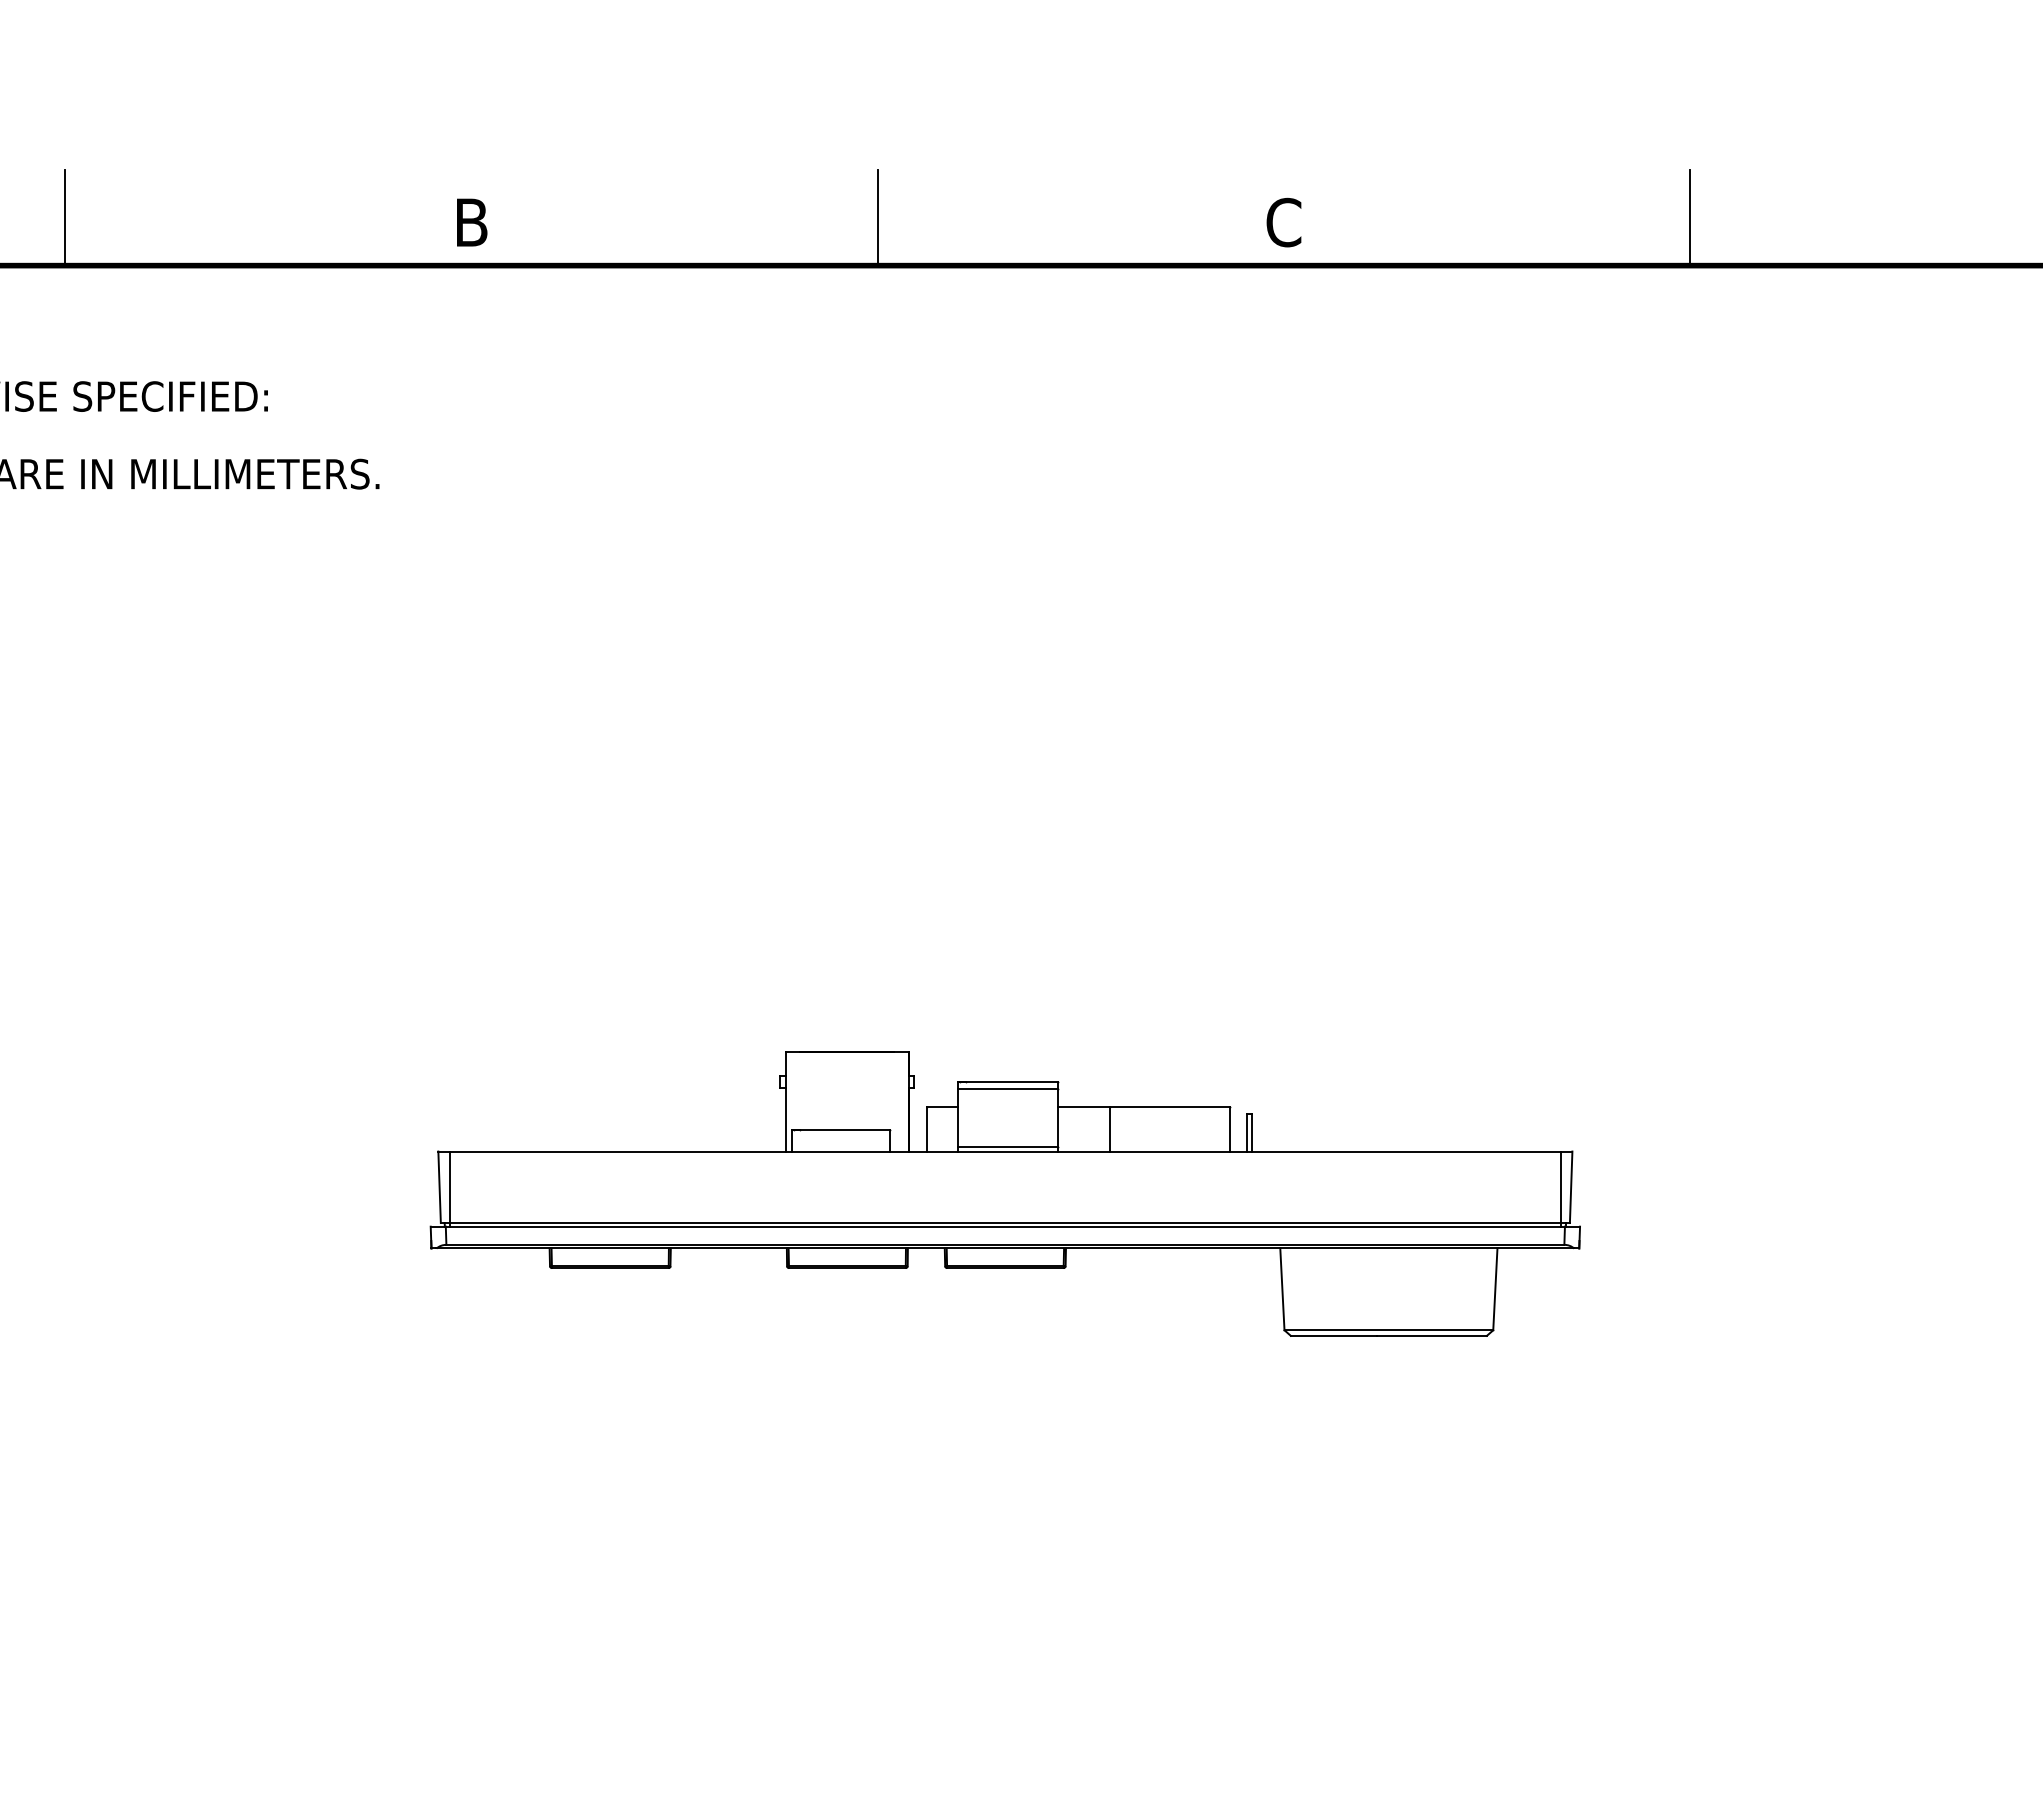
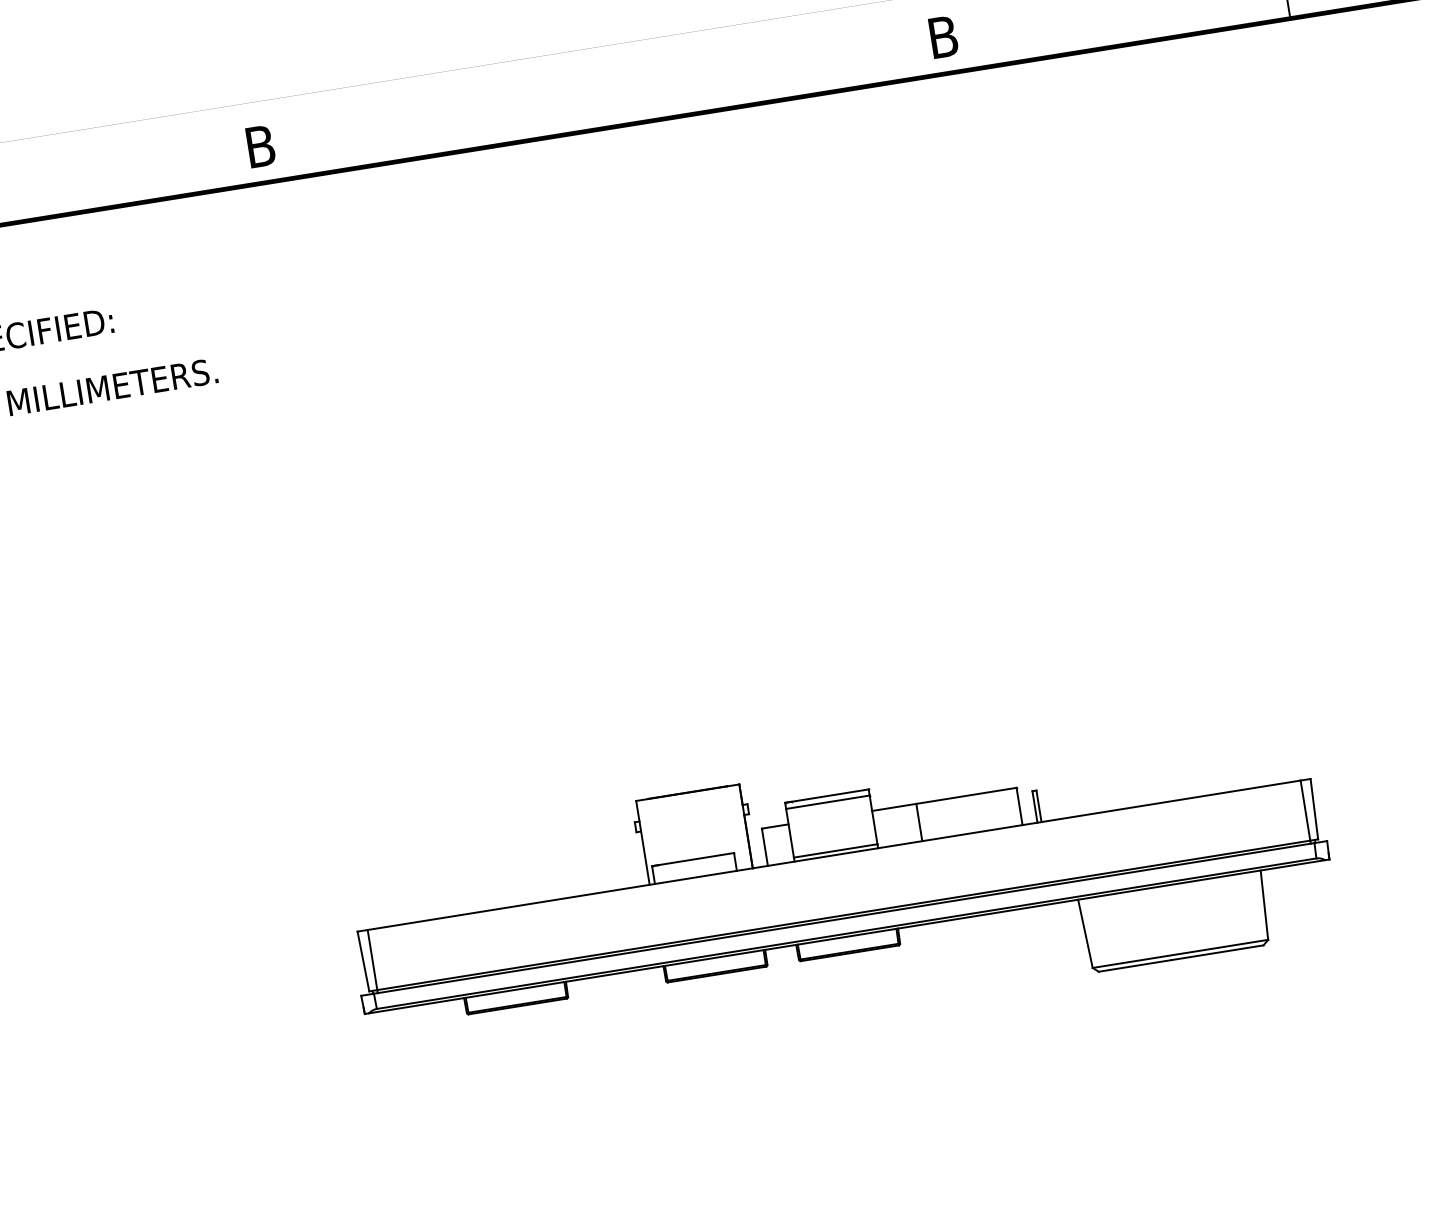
line: (877, 217) -> (600, 87), removed
text: (1283, 222) -> (942, 37), C -> B

